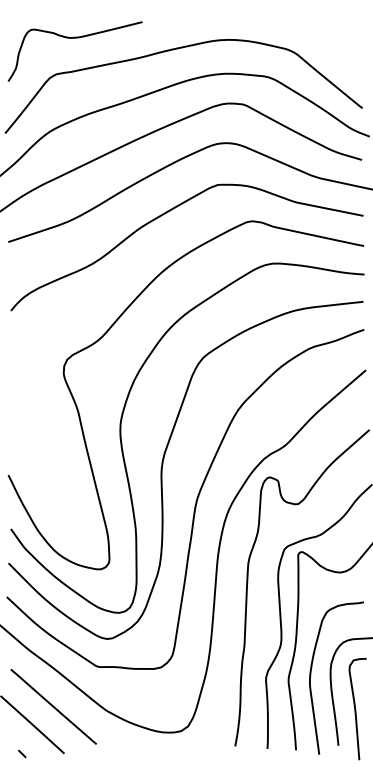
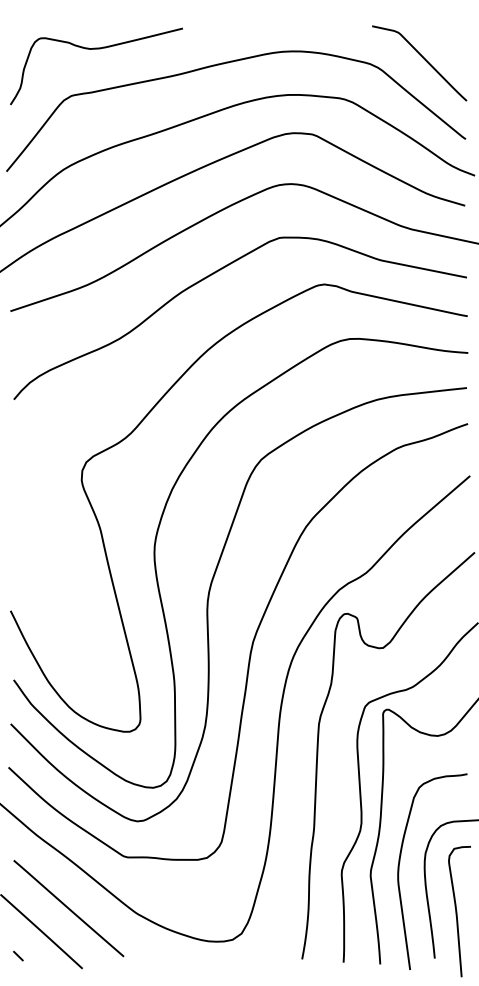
curve: (329, 46) -> (423, 59), added
line: (22, 753) -> (18, 955), moved

